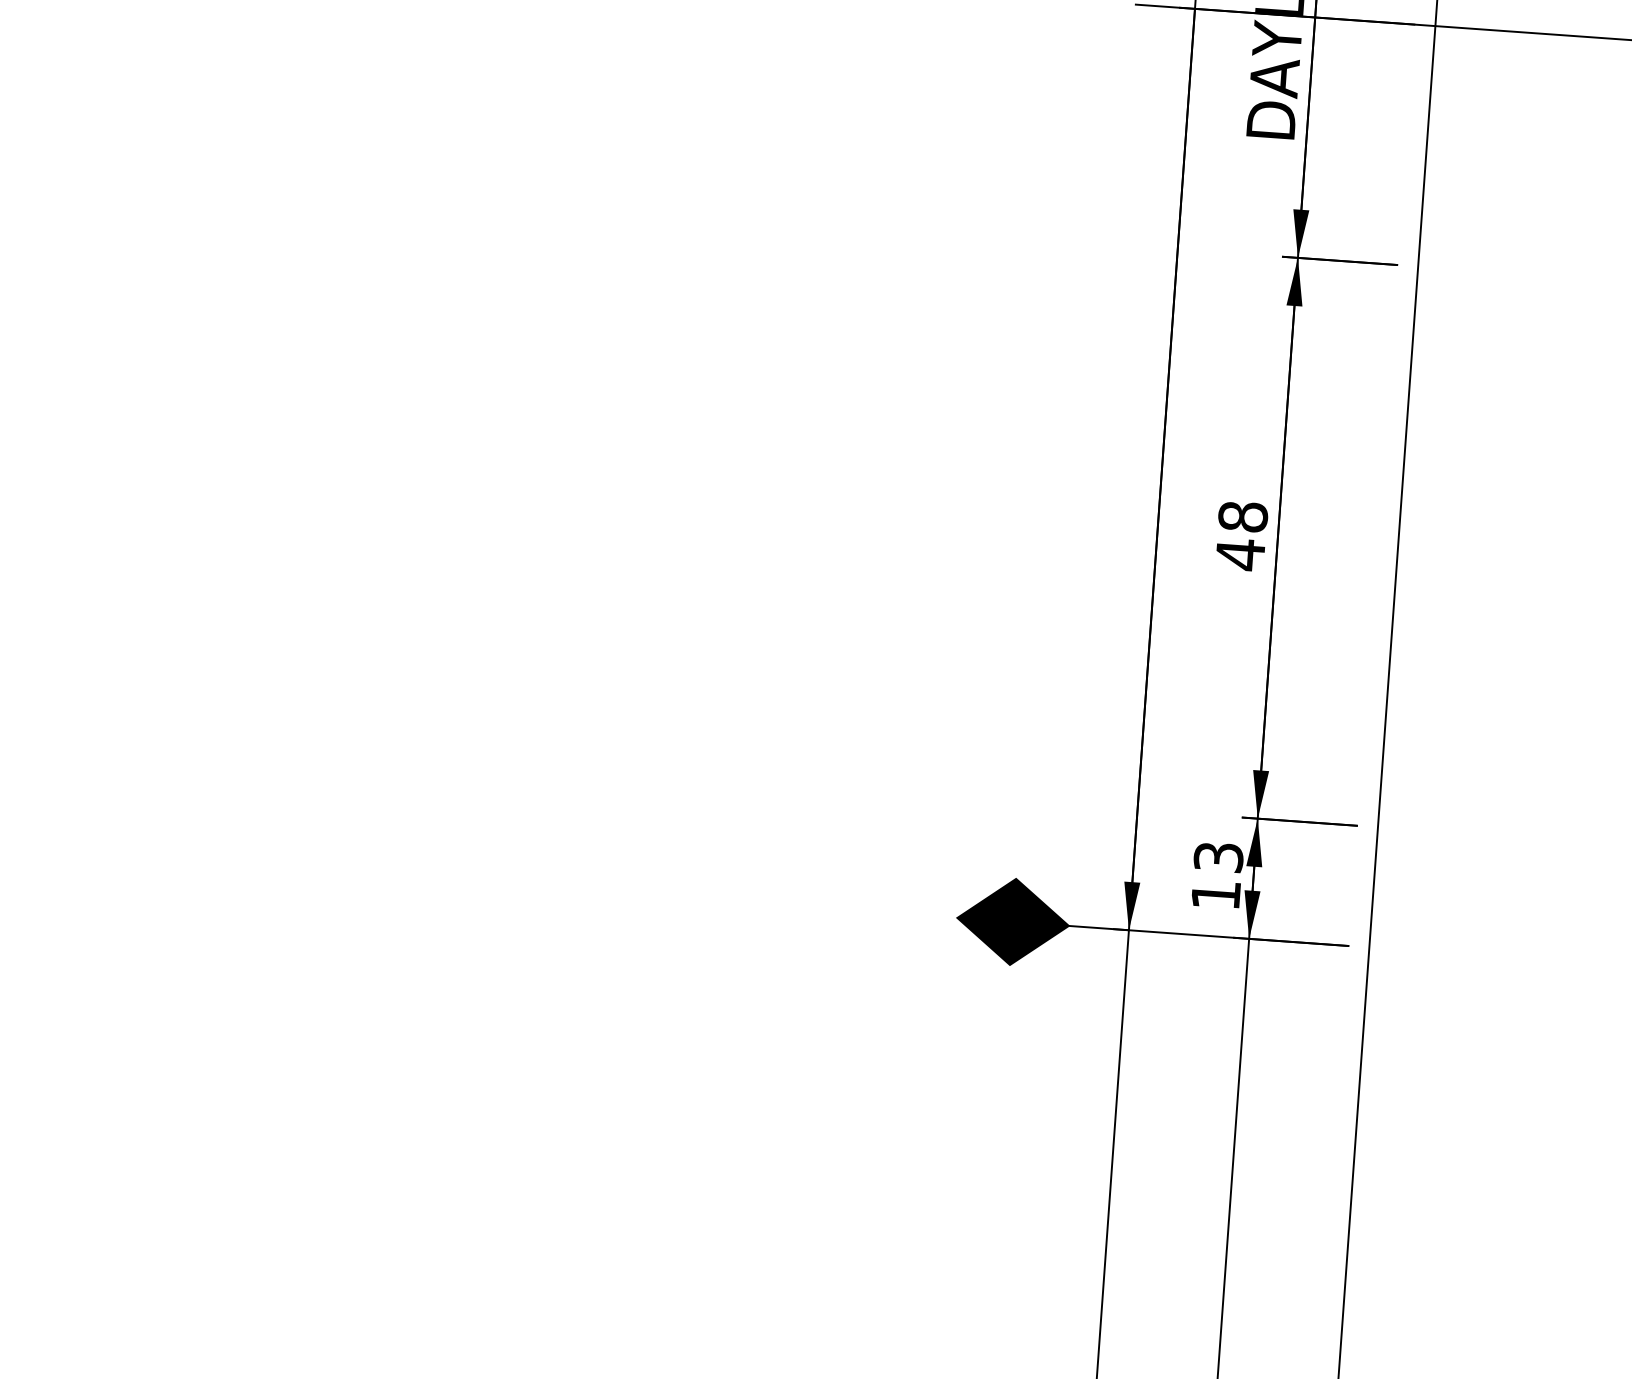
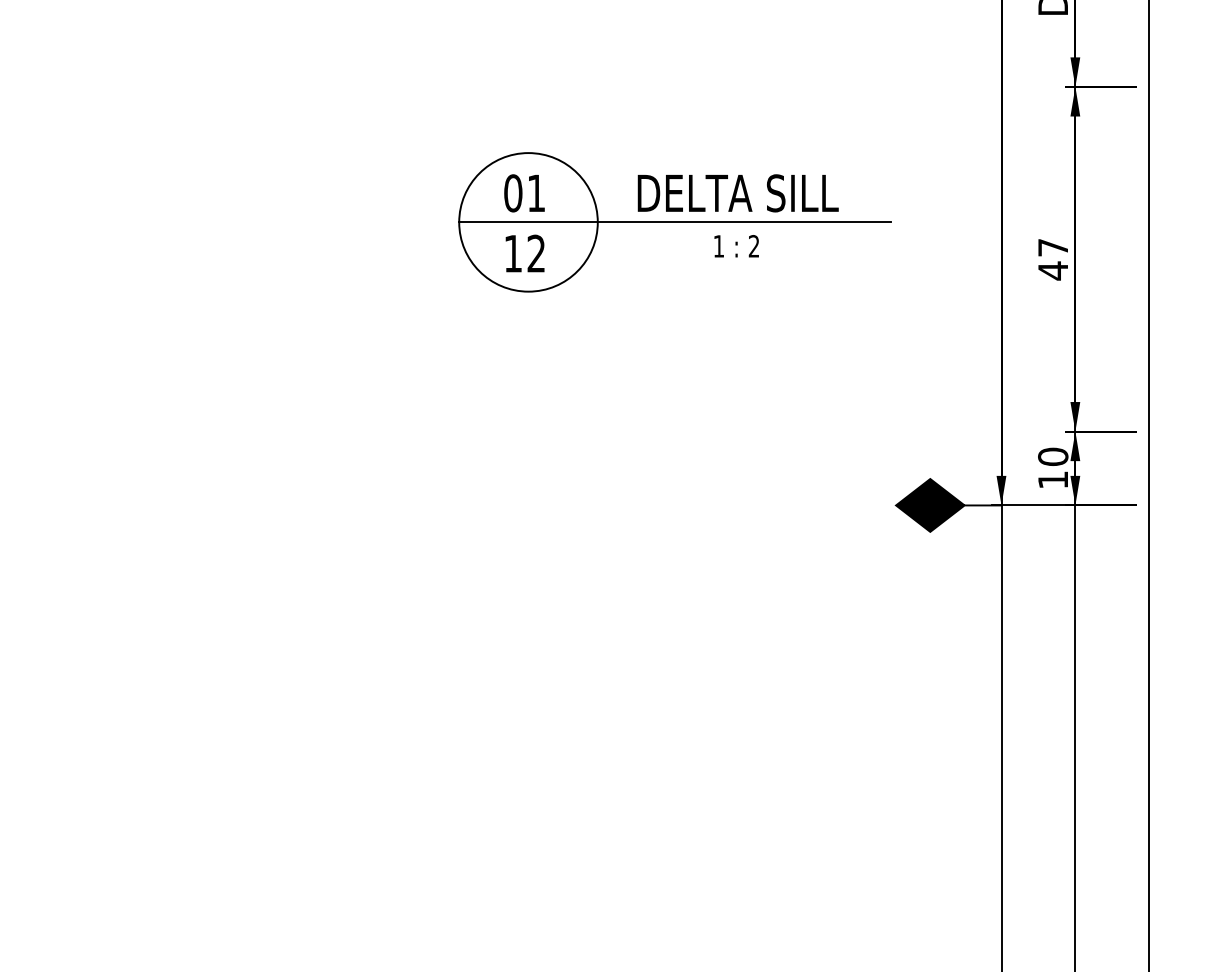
part: (629, 431) -> (674, 222), added
text: (1243, 516) -> (1053, 247), 48 -> 47
text: (1219, 856) -> (1053, 456), 13 -> 10

